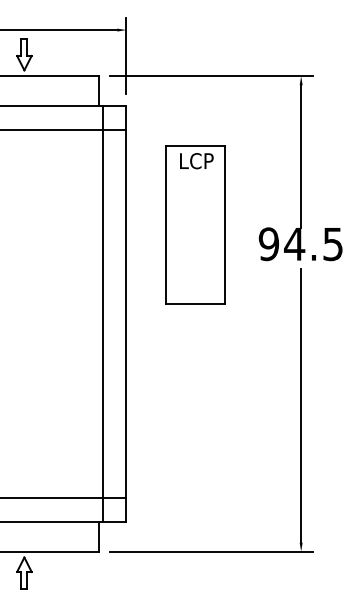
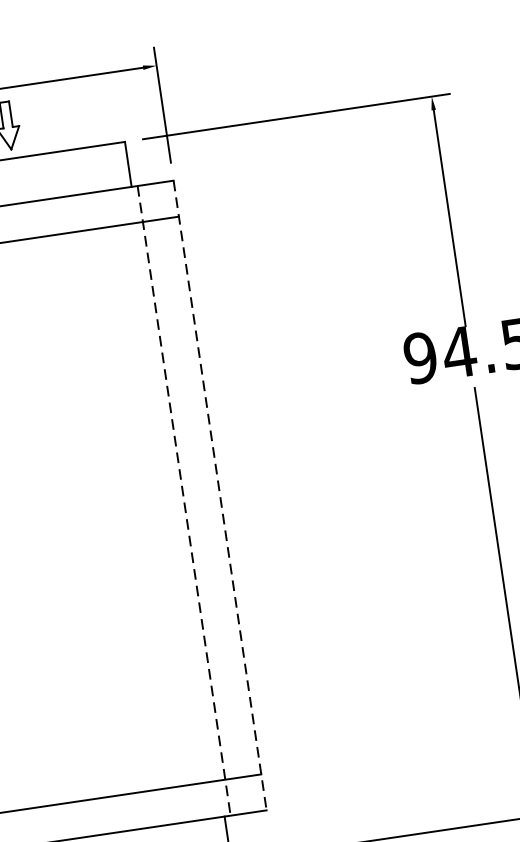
part: (195, 224) -> (304, 344), removed
line: (102, 313) -> (183, 500), solid -> dashed
line: (126, 313) -> (220, 494), solid -> dashed

